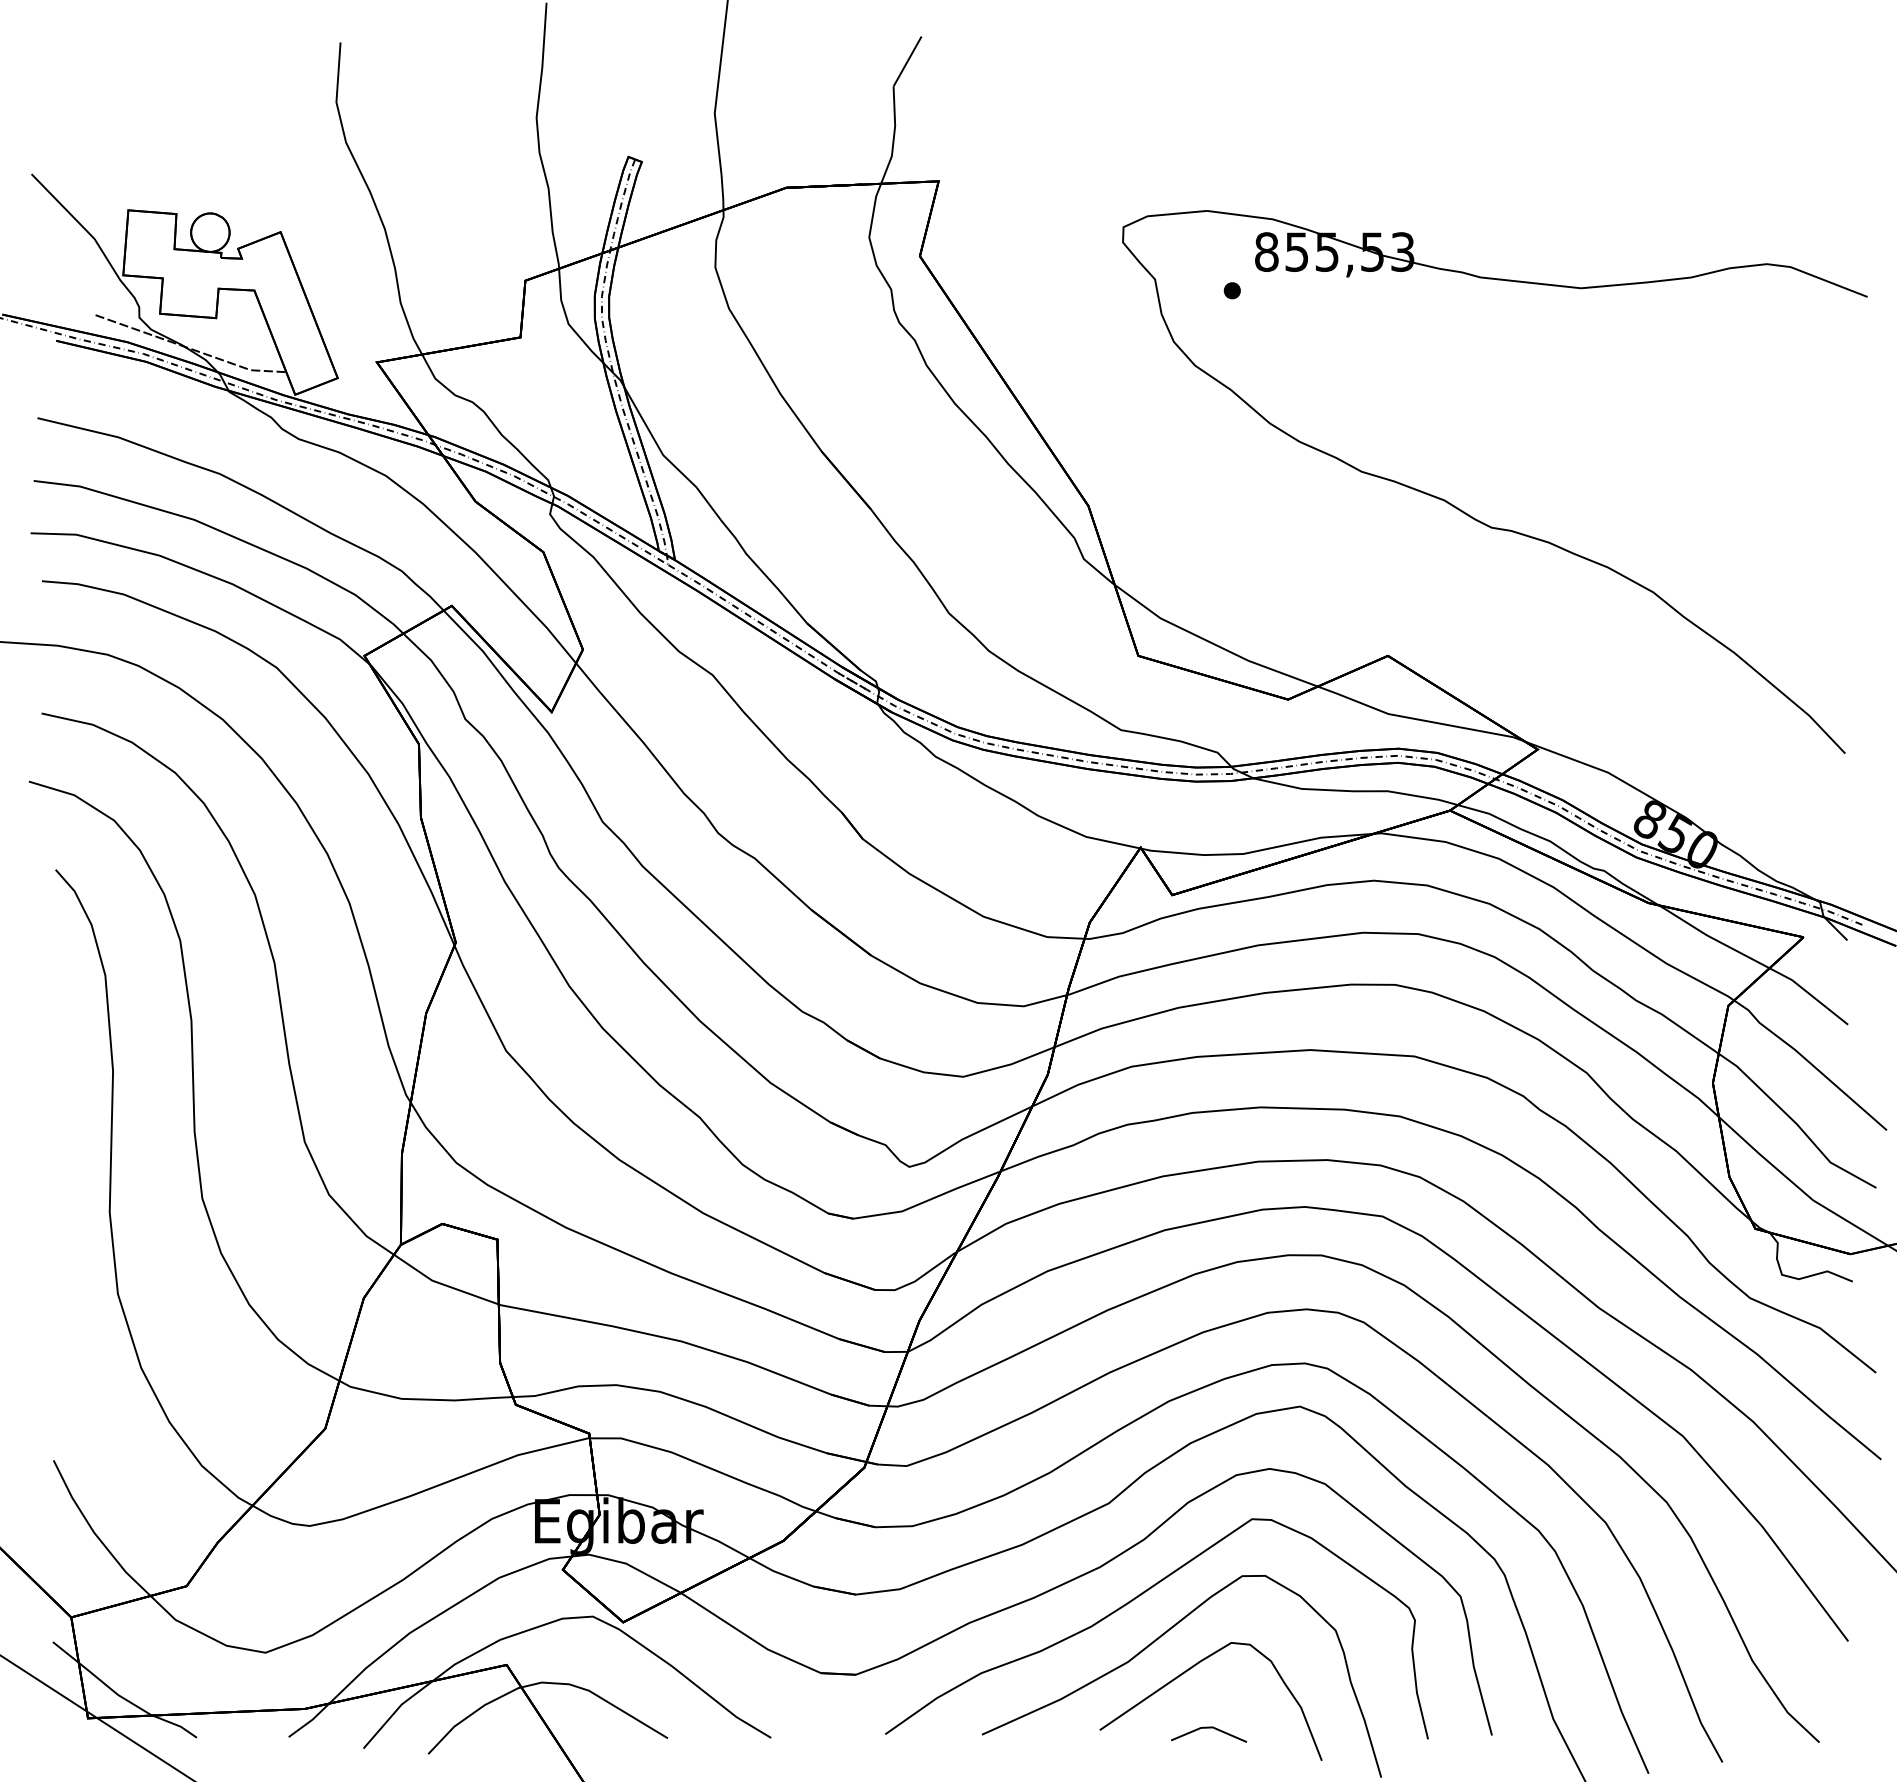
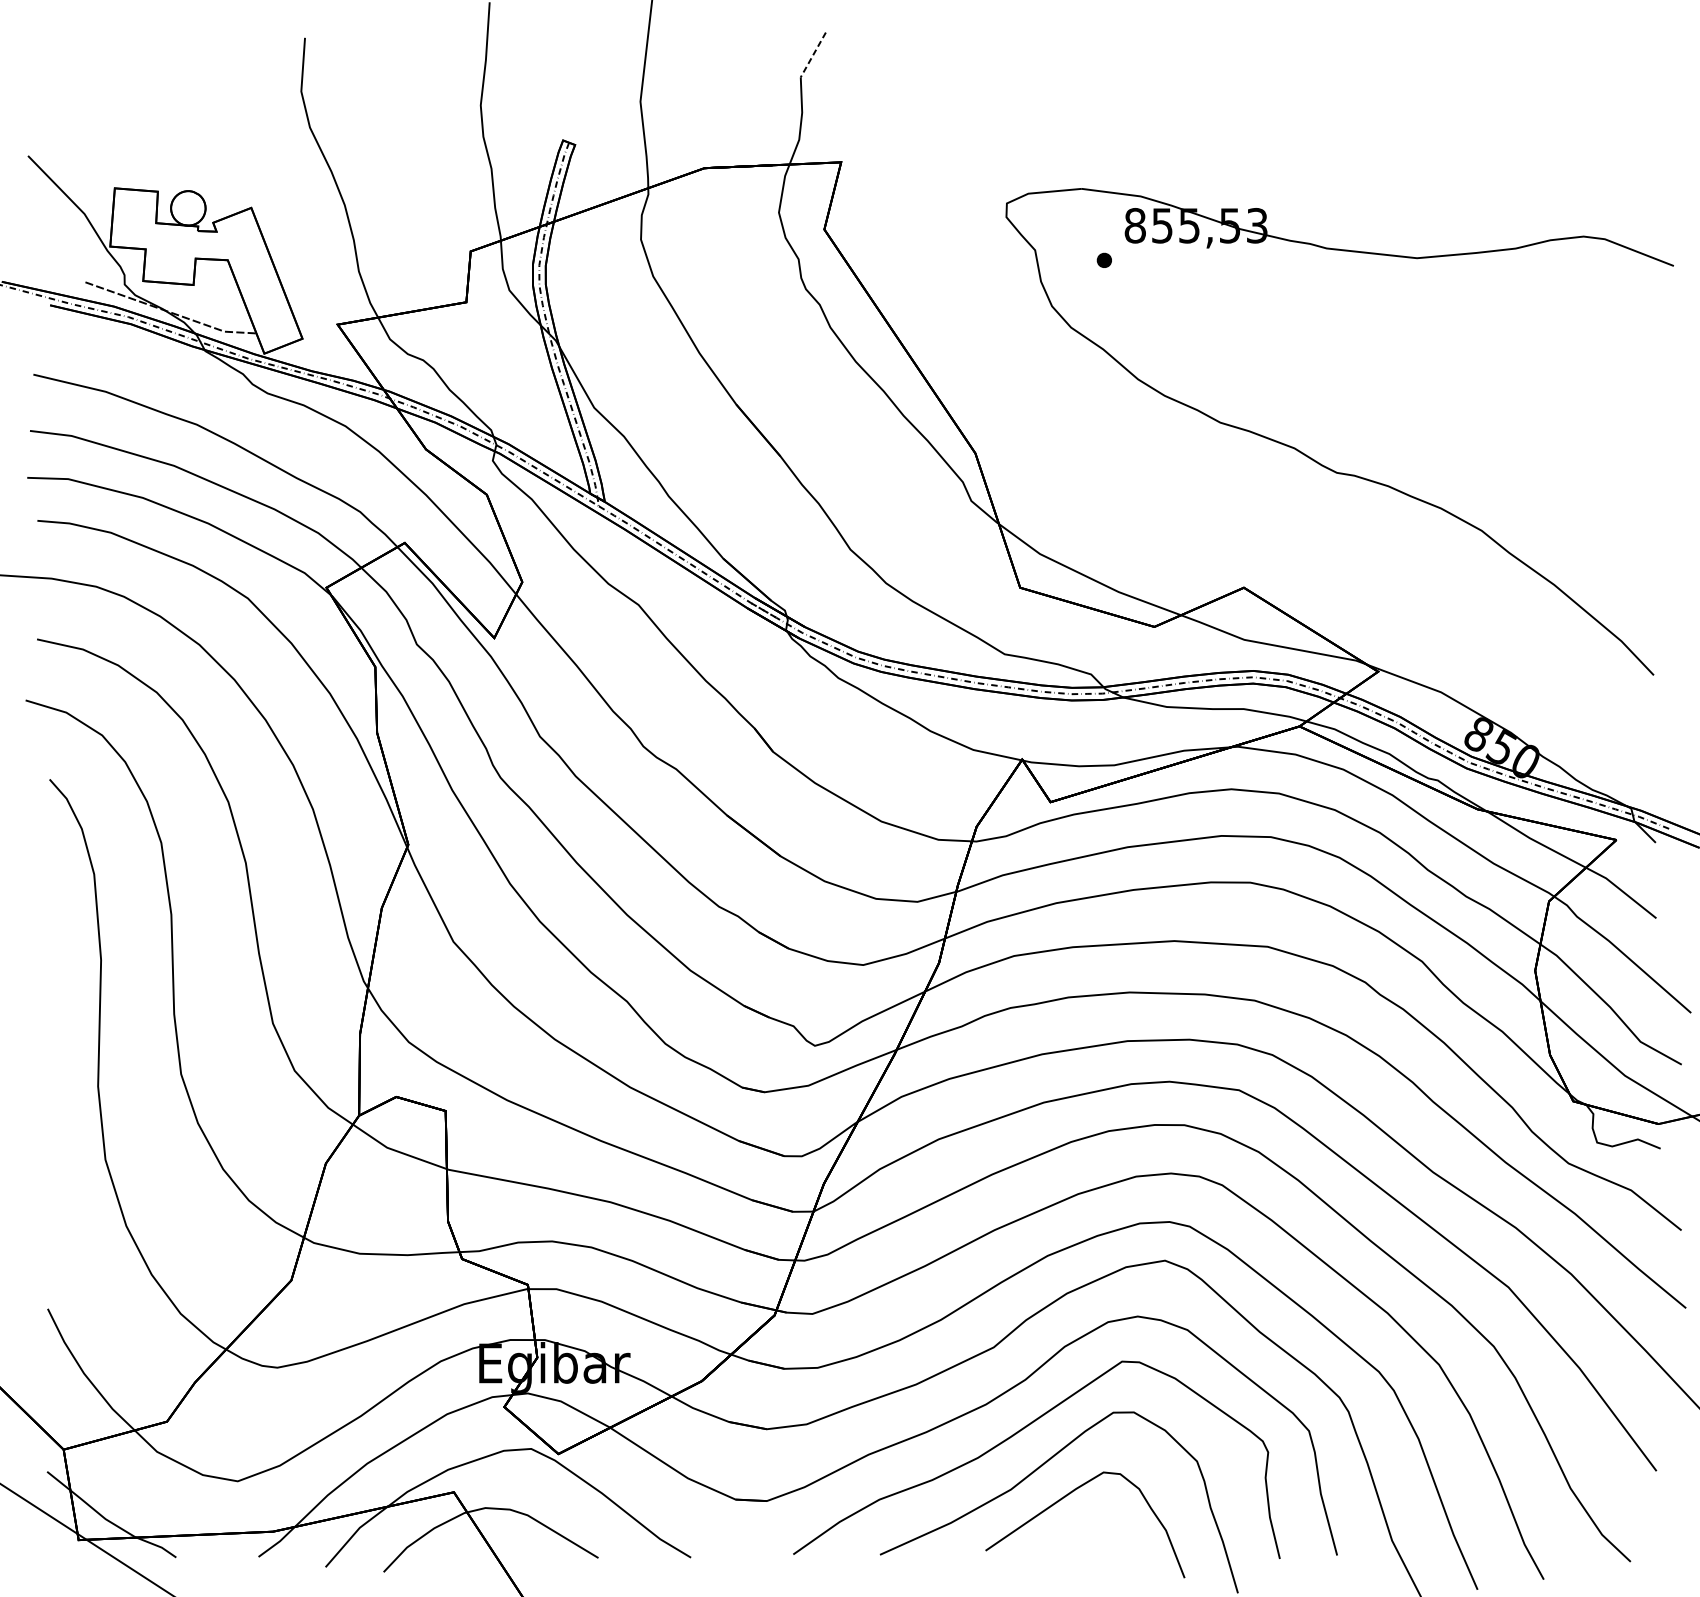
line: (907, 61) -> (813, 54), solid -> dashed
line: (1209, 1728) -> (1083, 1549), removed

